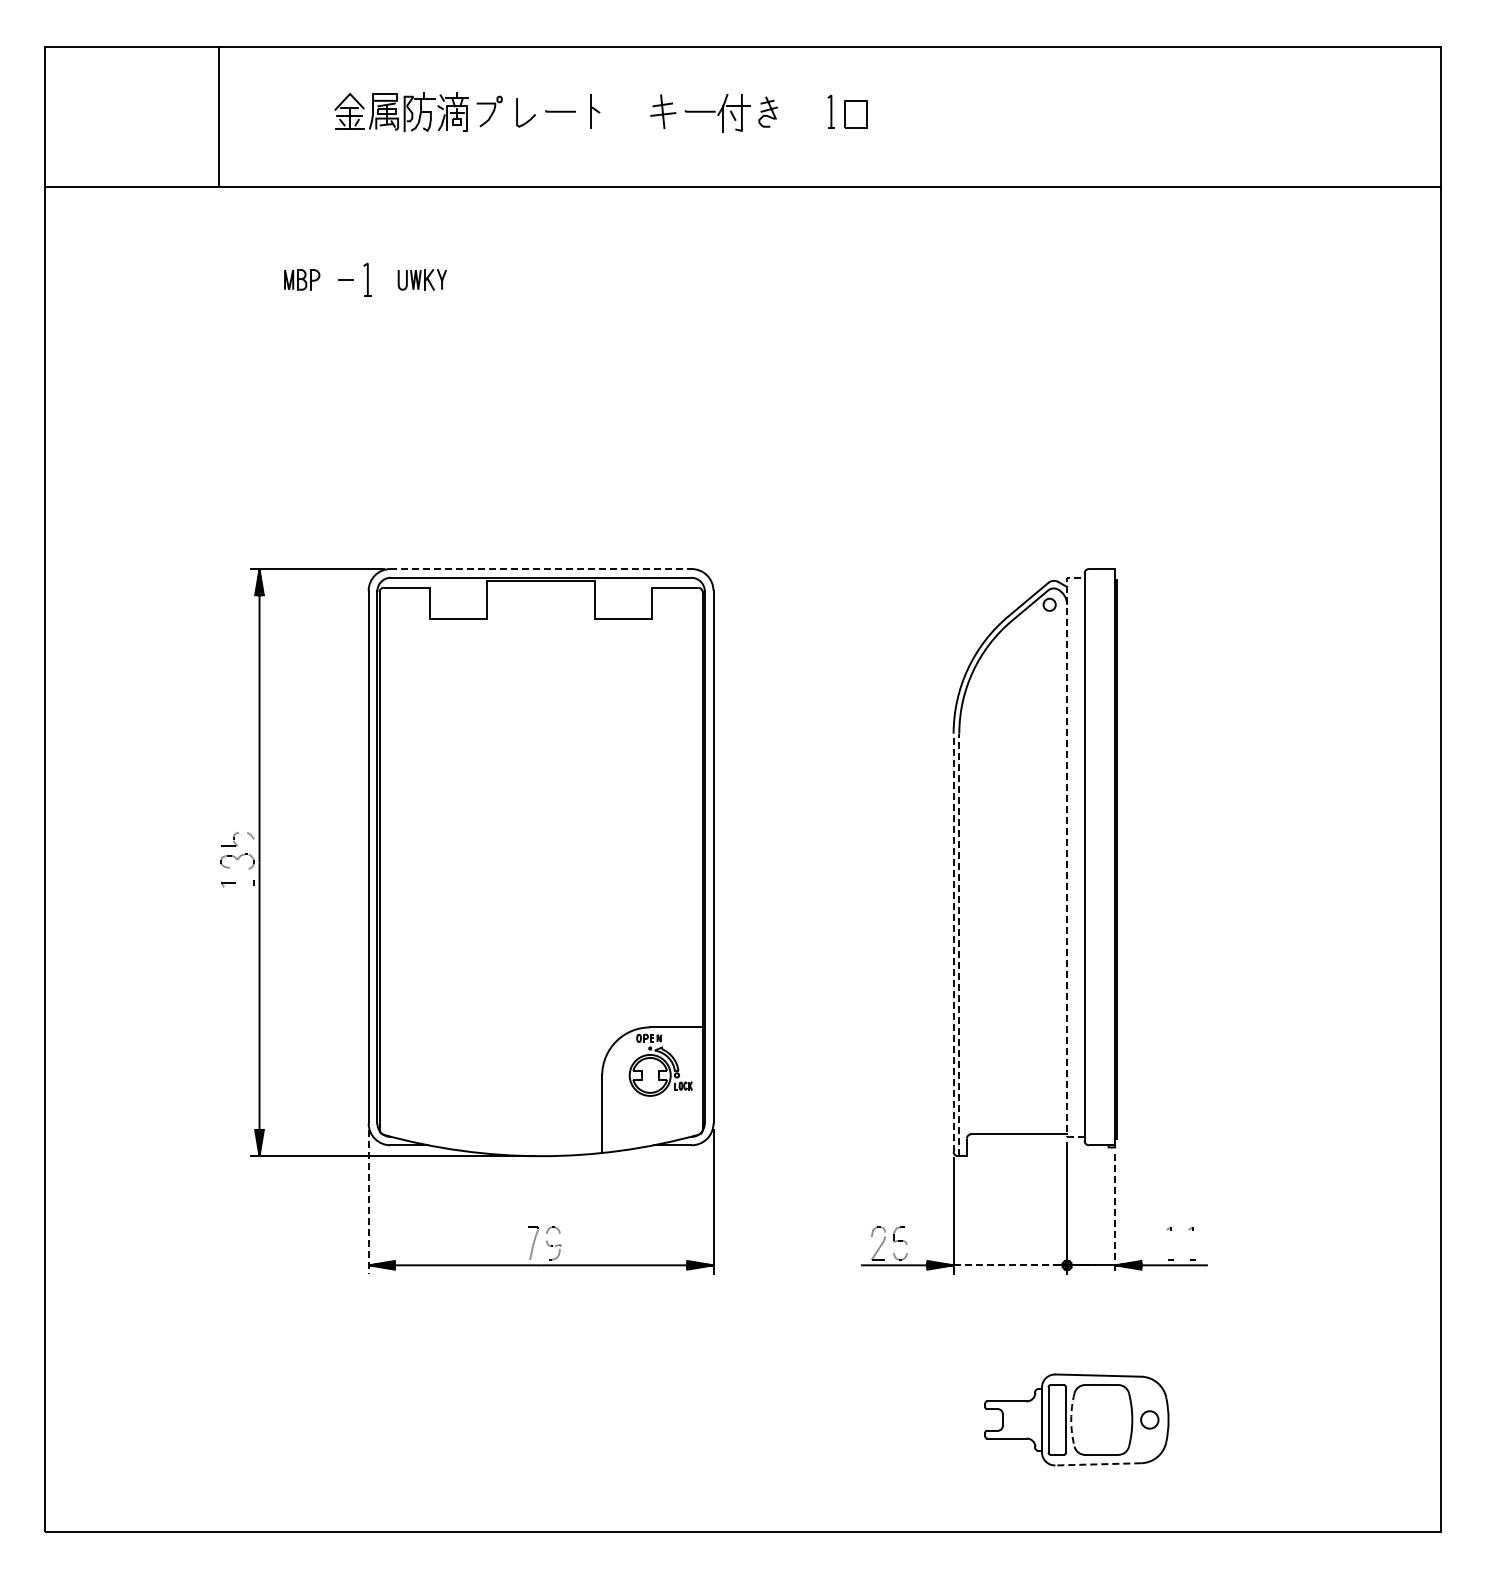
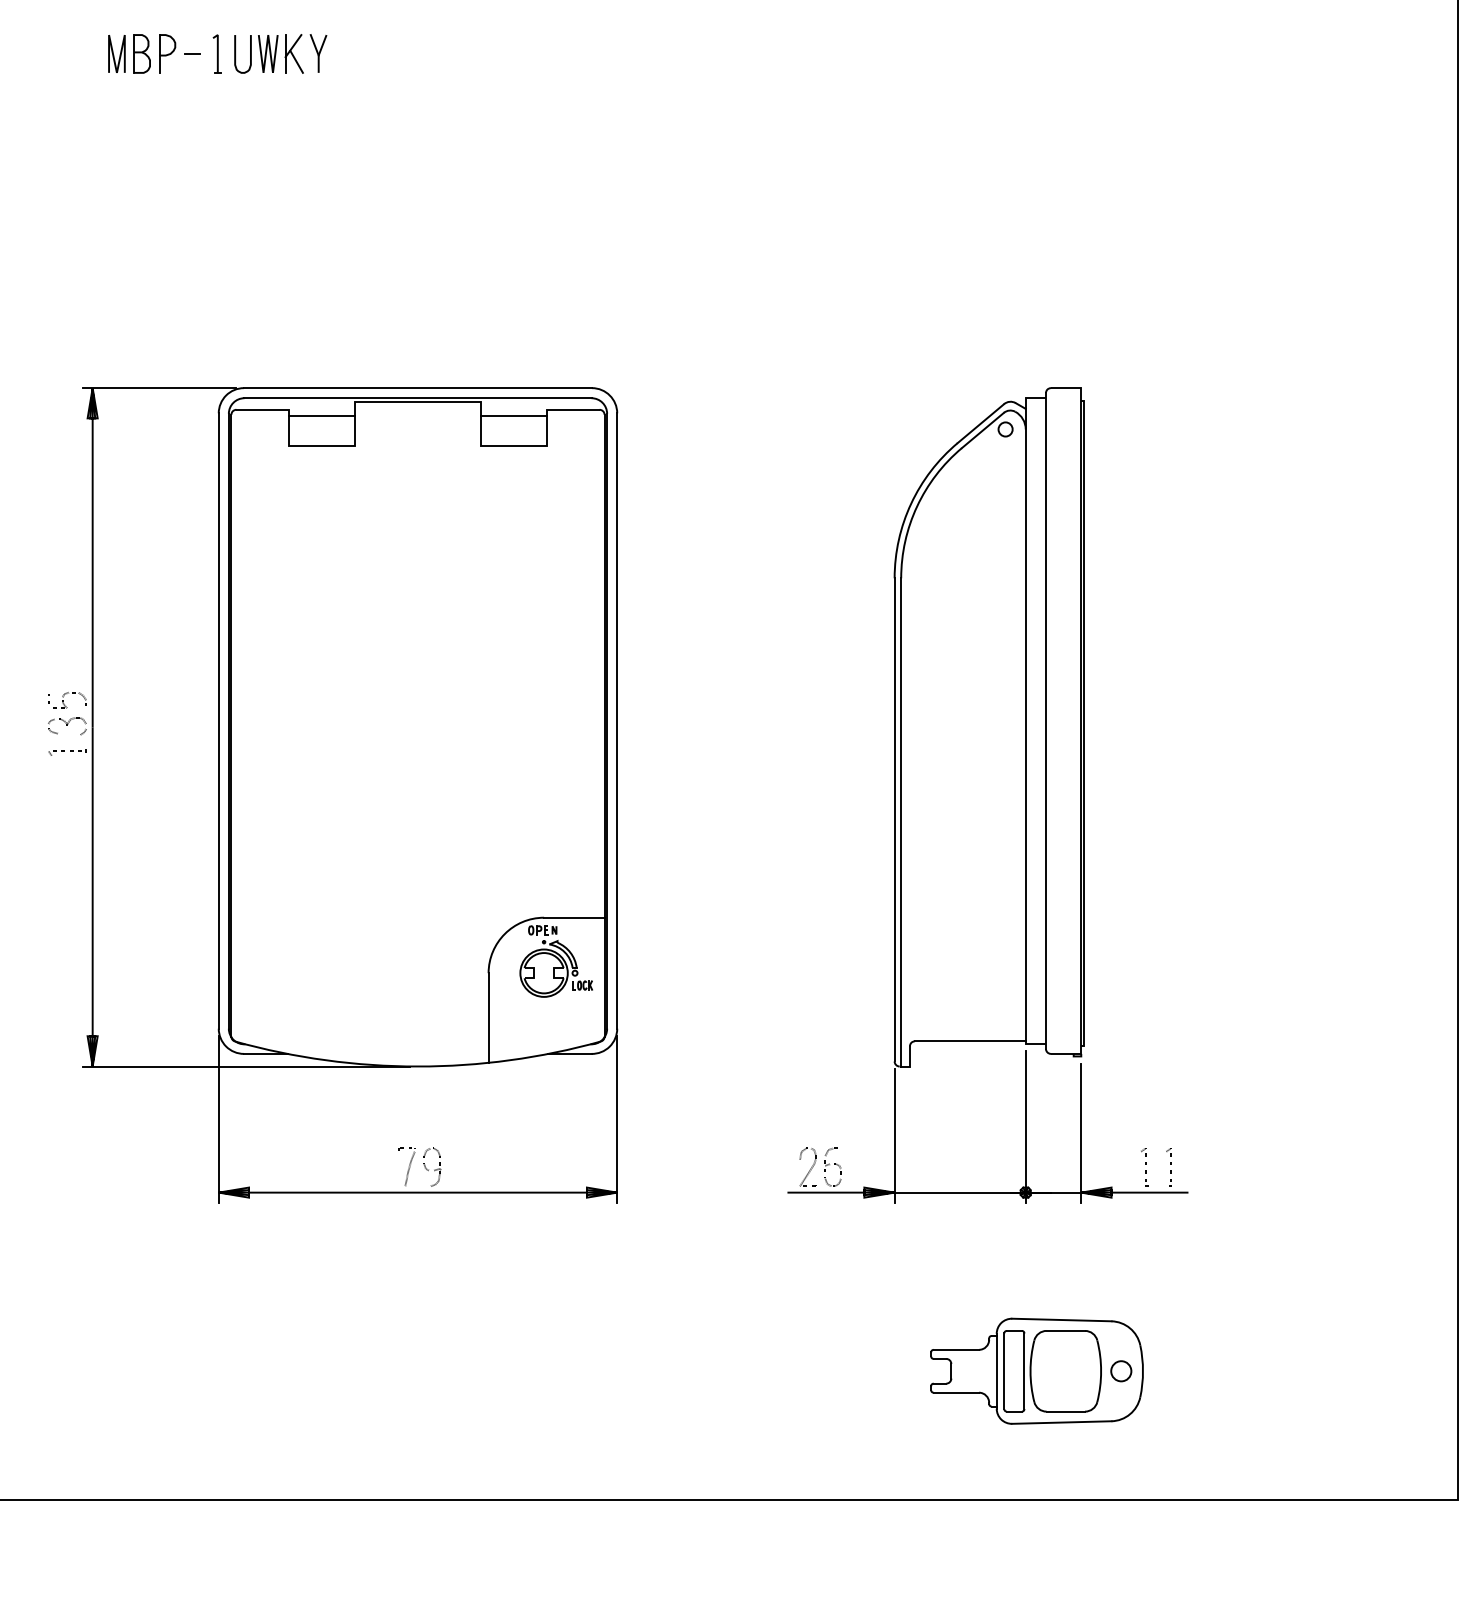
part: (301, 279) -> (141, 53), size x1.67
part: (422, 279) -> (280, 53), size x1.67
line: (541, 569) -> (418, 388), dashed -> solid
line: (457, 593) -> (321, 416), added
line: (623, 593) -> (513, 416), added
line: (1067, 856) -> (1026, 720), dashed -> solid
line: (953, 942) -> (894, 819), dashed -> solid
line: (959, 944) -> (901, 821), dashed -> solid
line: (368, 1202) -> (218, 1120), dashed -> solid
line: (1115, 1214) -> (1081, 1133), dashed -> solid
line: (1010, 1265) -> (960, 1192), dashed -> solid
arc: (1071, 1419) -> (1030, 1370), dashed -> solid
line: (1098, 1464) -> (1062, 1422), dashed -> solid

